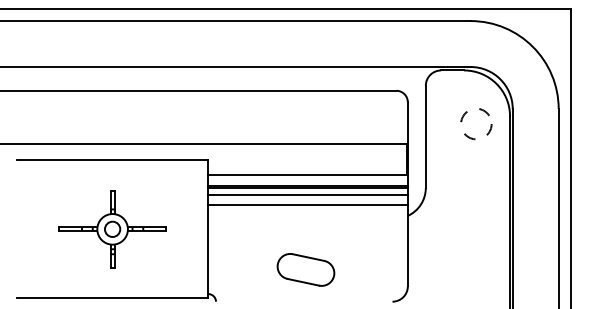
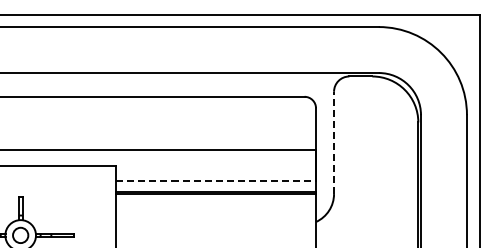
circle: (476, 124) -> (384, 130), removed
line: (425, 136) -> (333, 142), solid -> dashed
line: (307, 175) -> (215, 181), solid -> dashed
line: (307, 195) -> (215, 201), removed
line: (307, 204) -> (215, 210), removed

